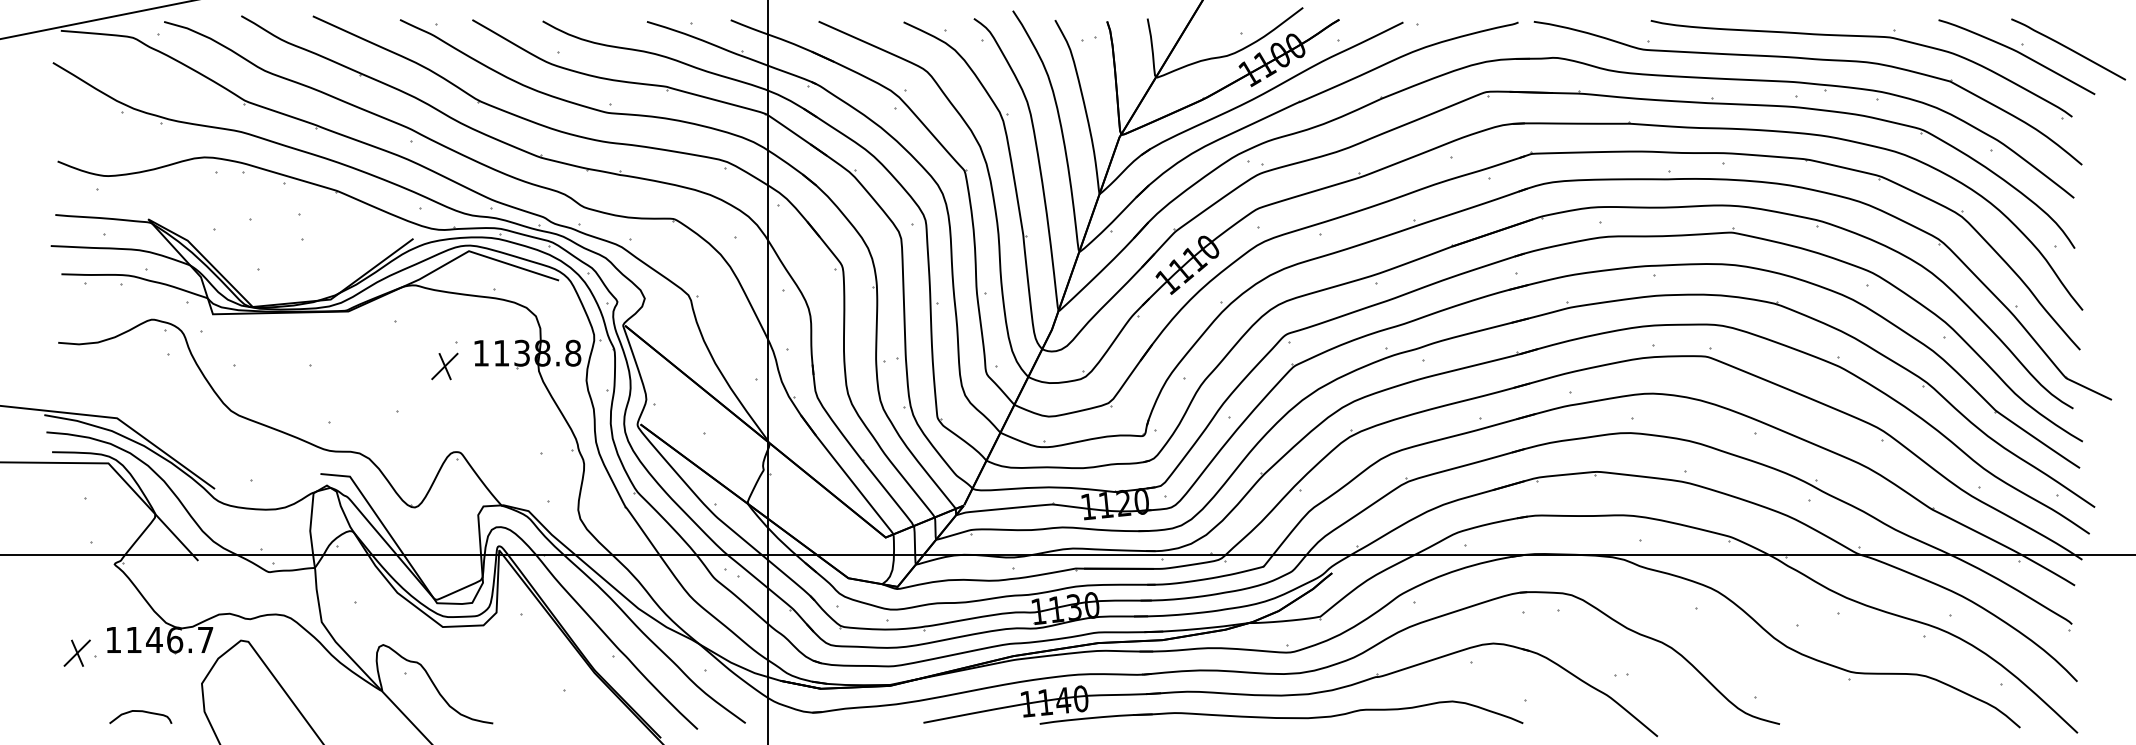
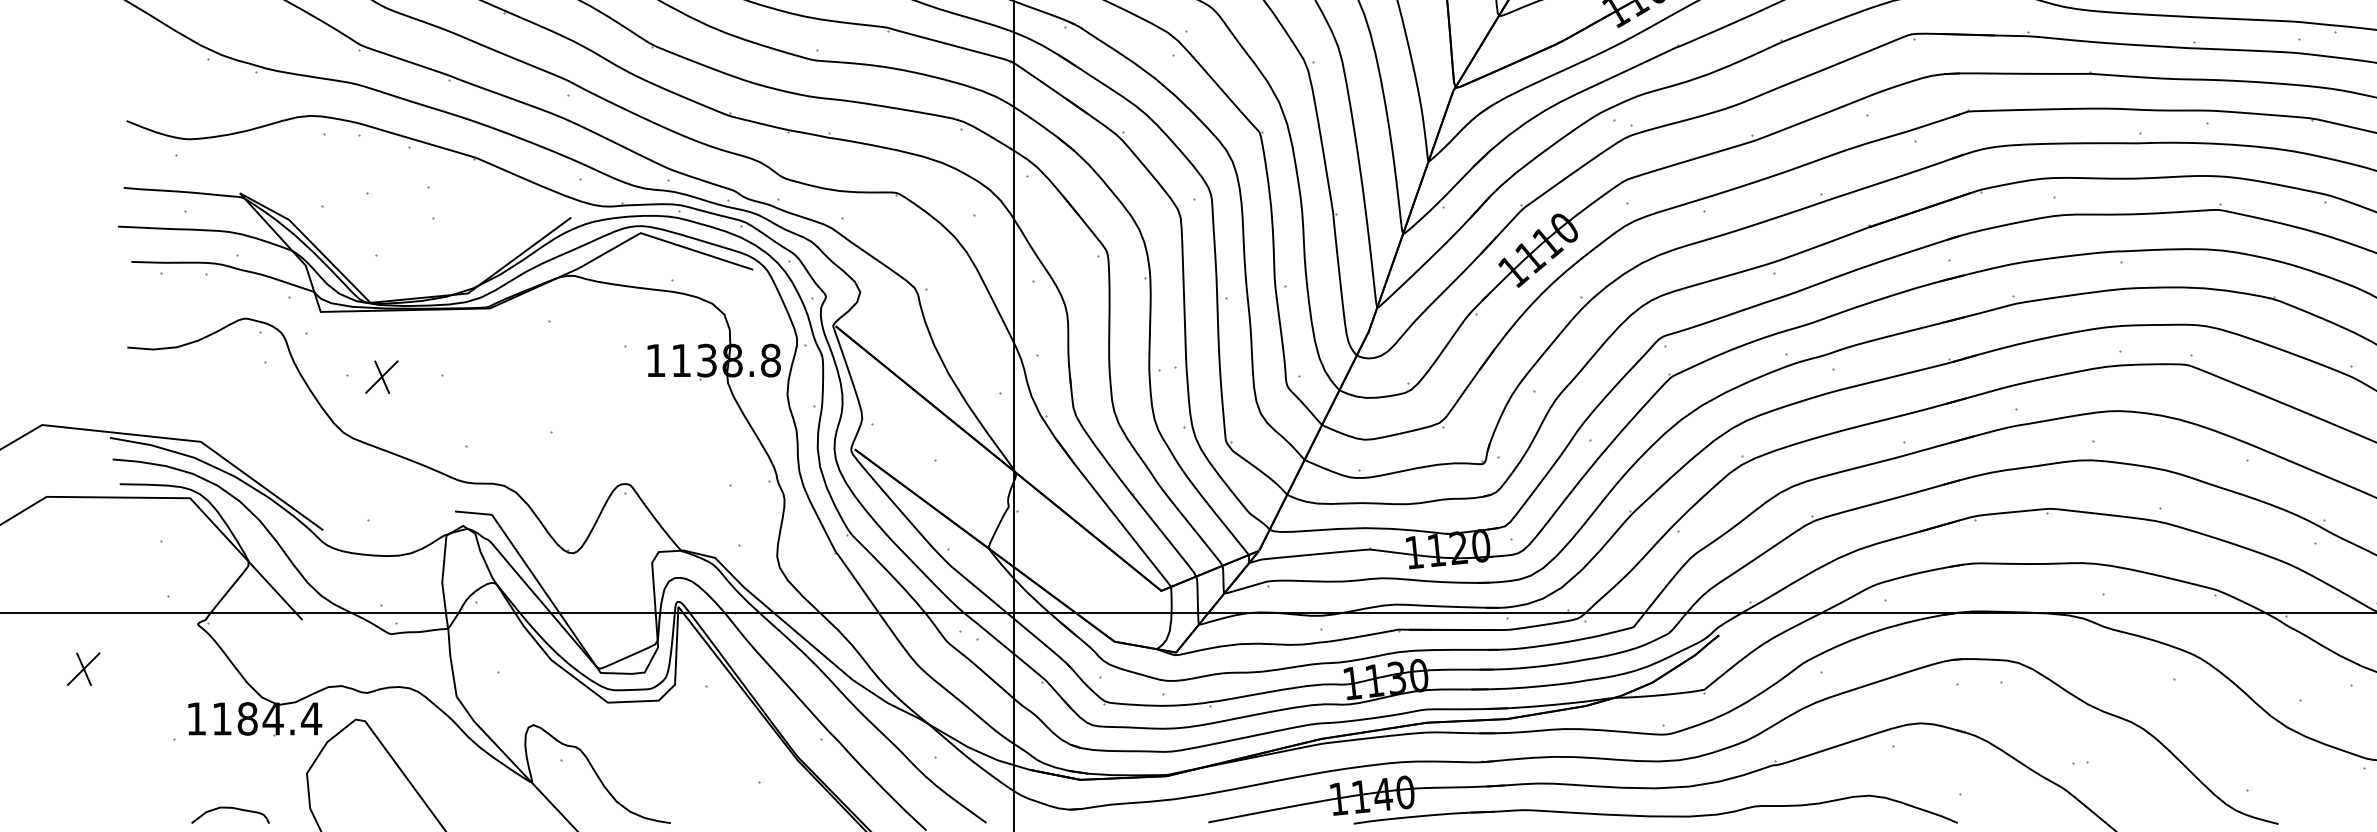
part: (444, 366) -> (381, 377), moved
text: (180, 639) -> (280, 718), 1146.7 -> 1184.4
part: (76, 652) -> (82, 668), moved

